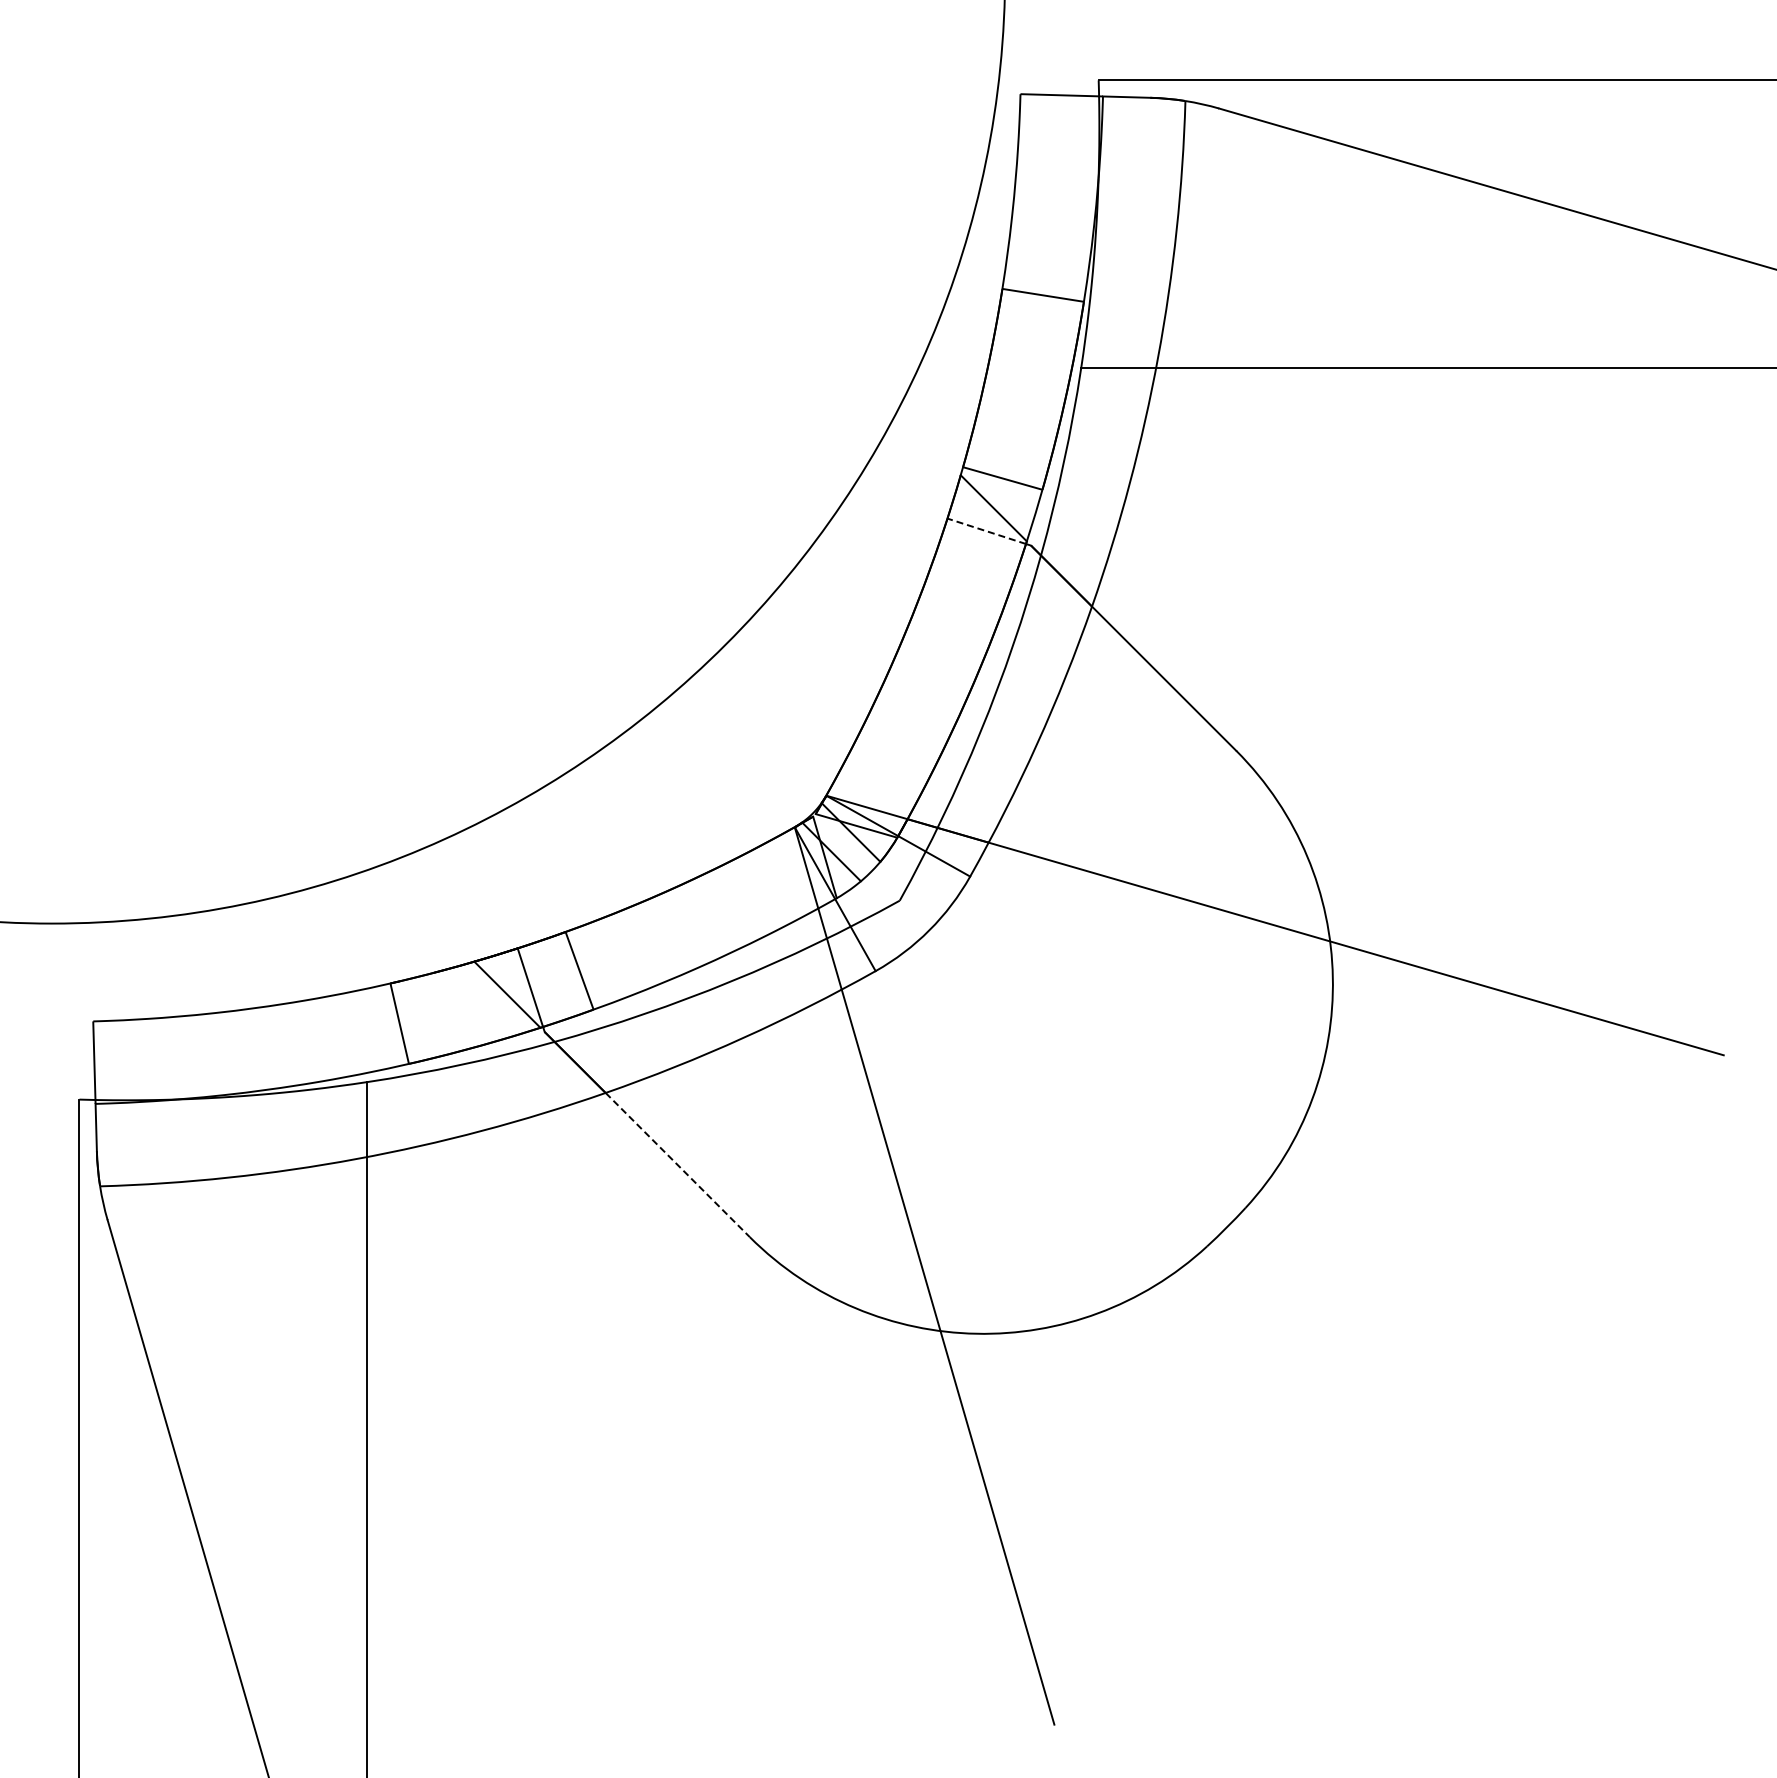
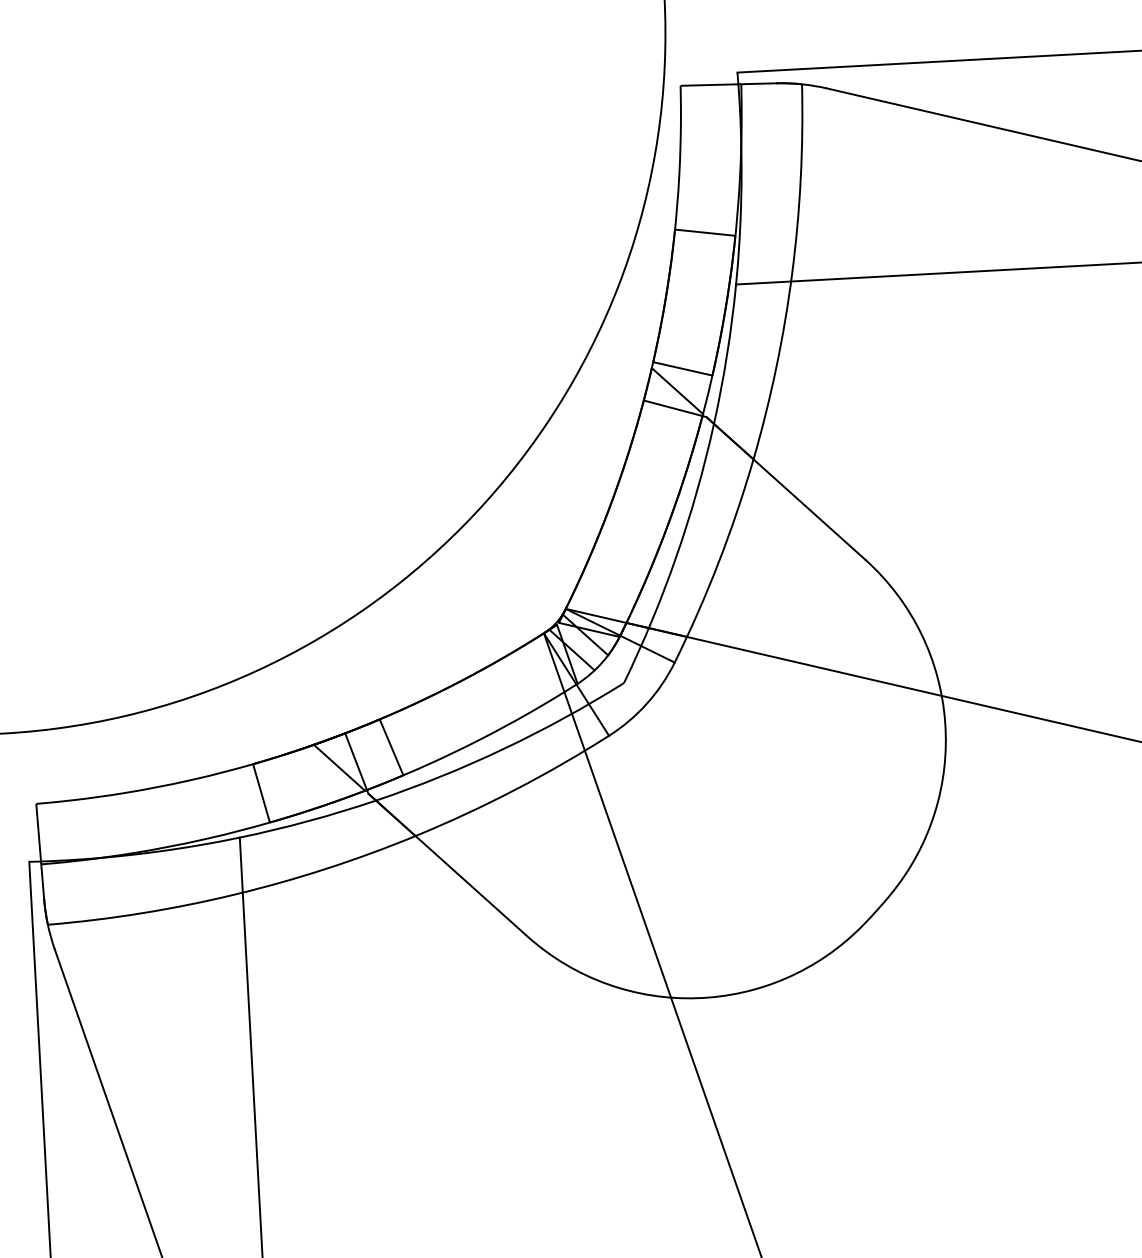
line: (986, 531) -> (672, 408), dashed -> solid
line: (677, 1165) -> (471, 886), dashed -> solid

